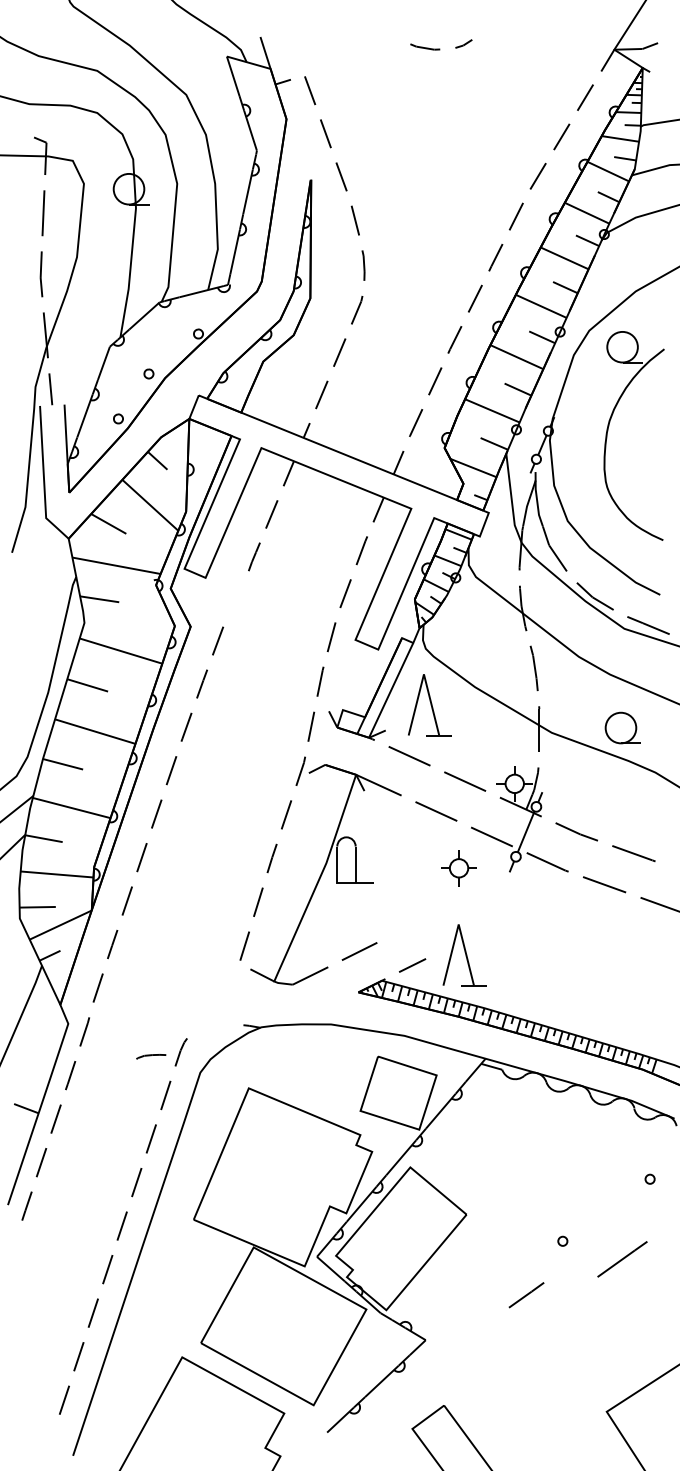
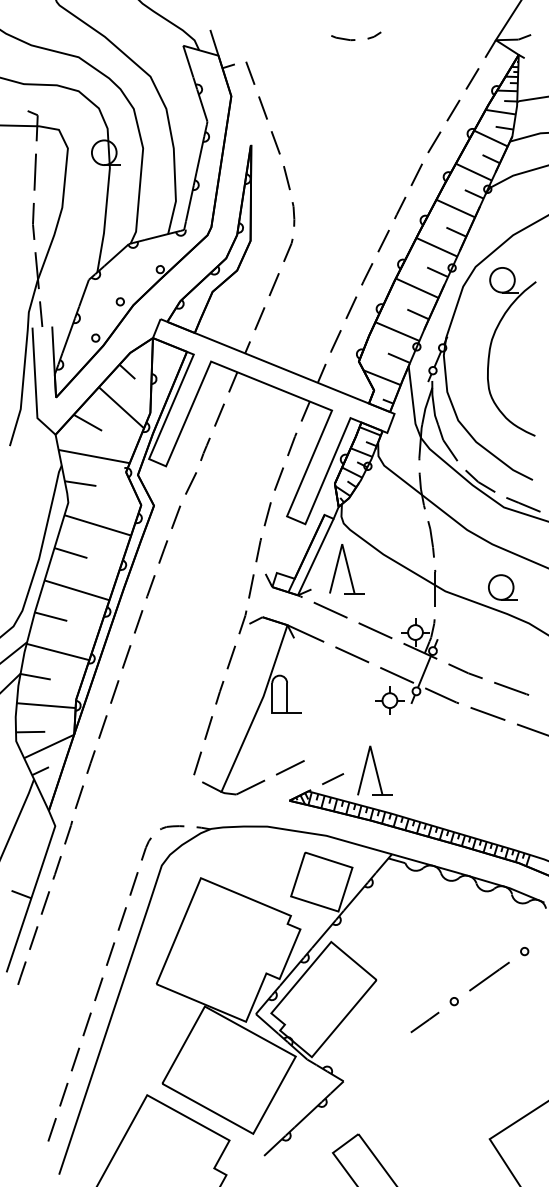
line: (236, 599) -> (190, 483), added
part: (458, 868) -> (389, 700), moved
part: (151, 1056) -> (172, 827), moved
line: (622, 1259) -> (489, 976), moved
line: (526, 1295) -> (424, 1022), moved

